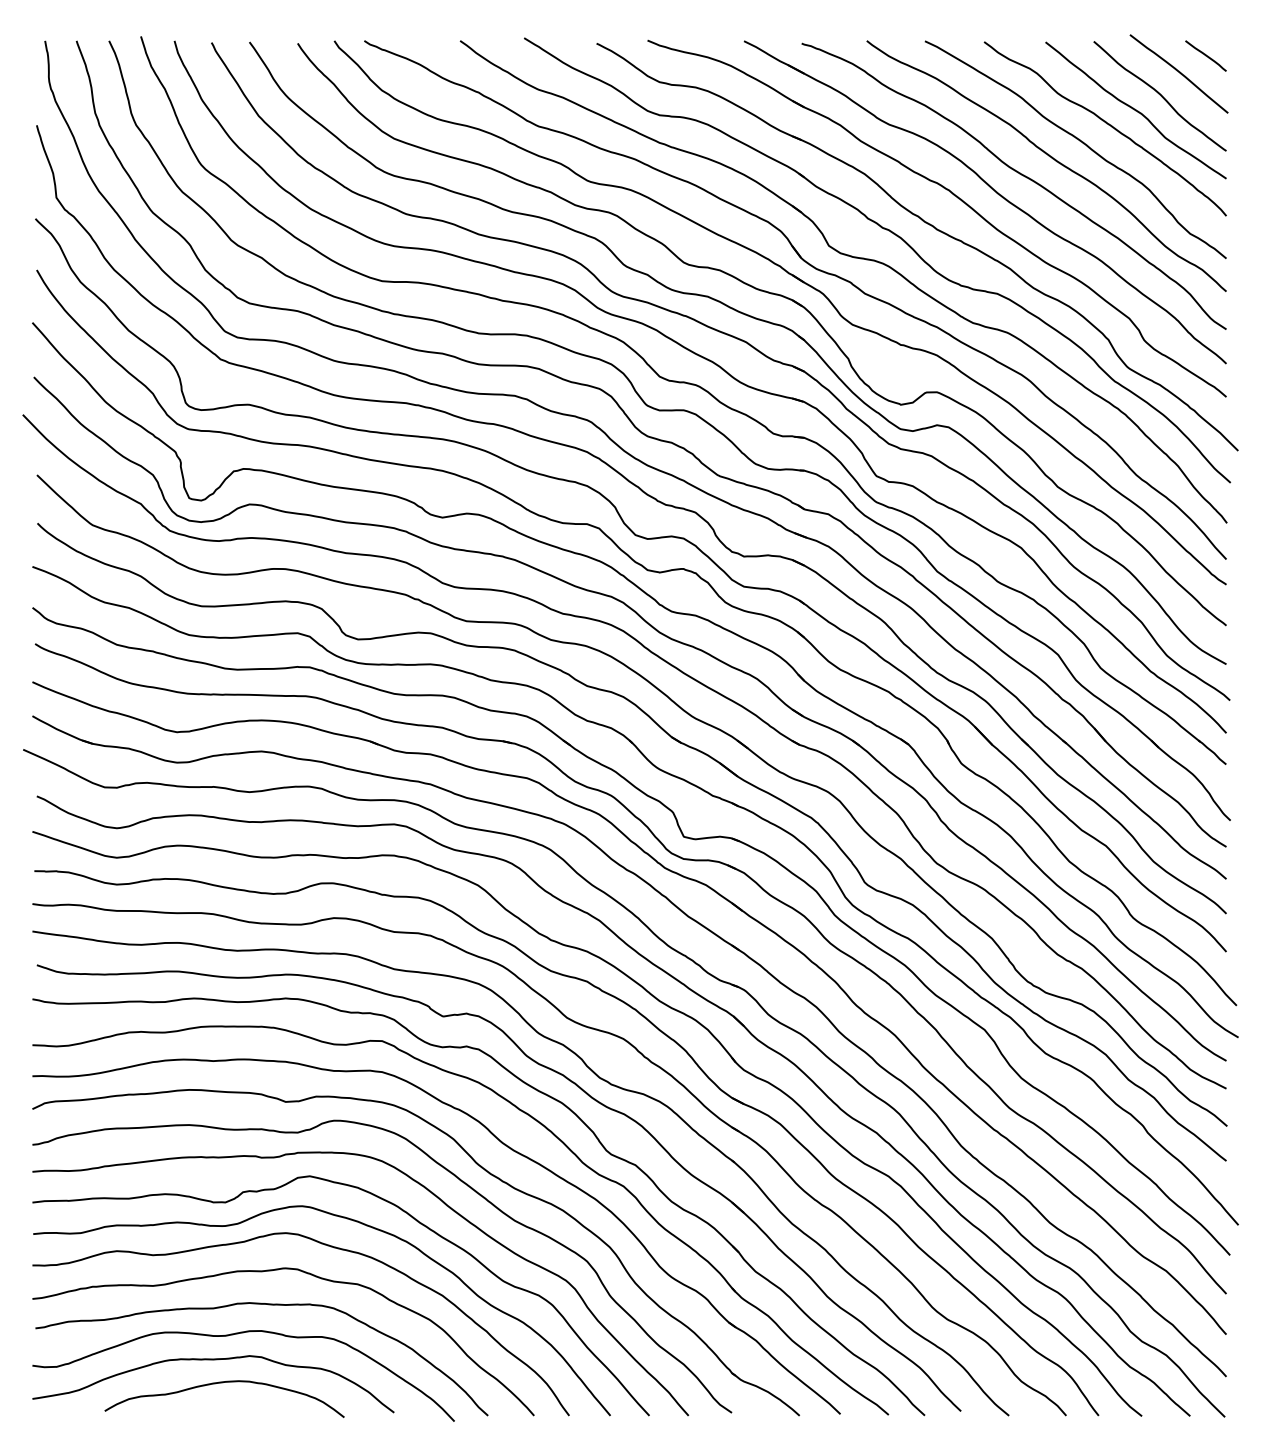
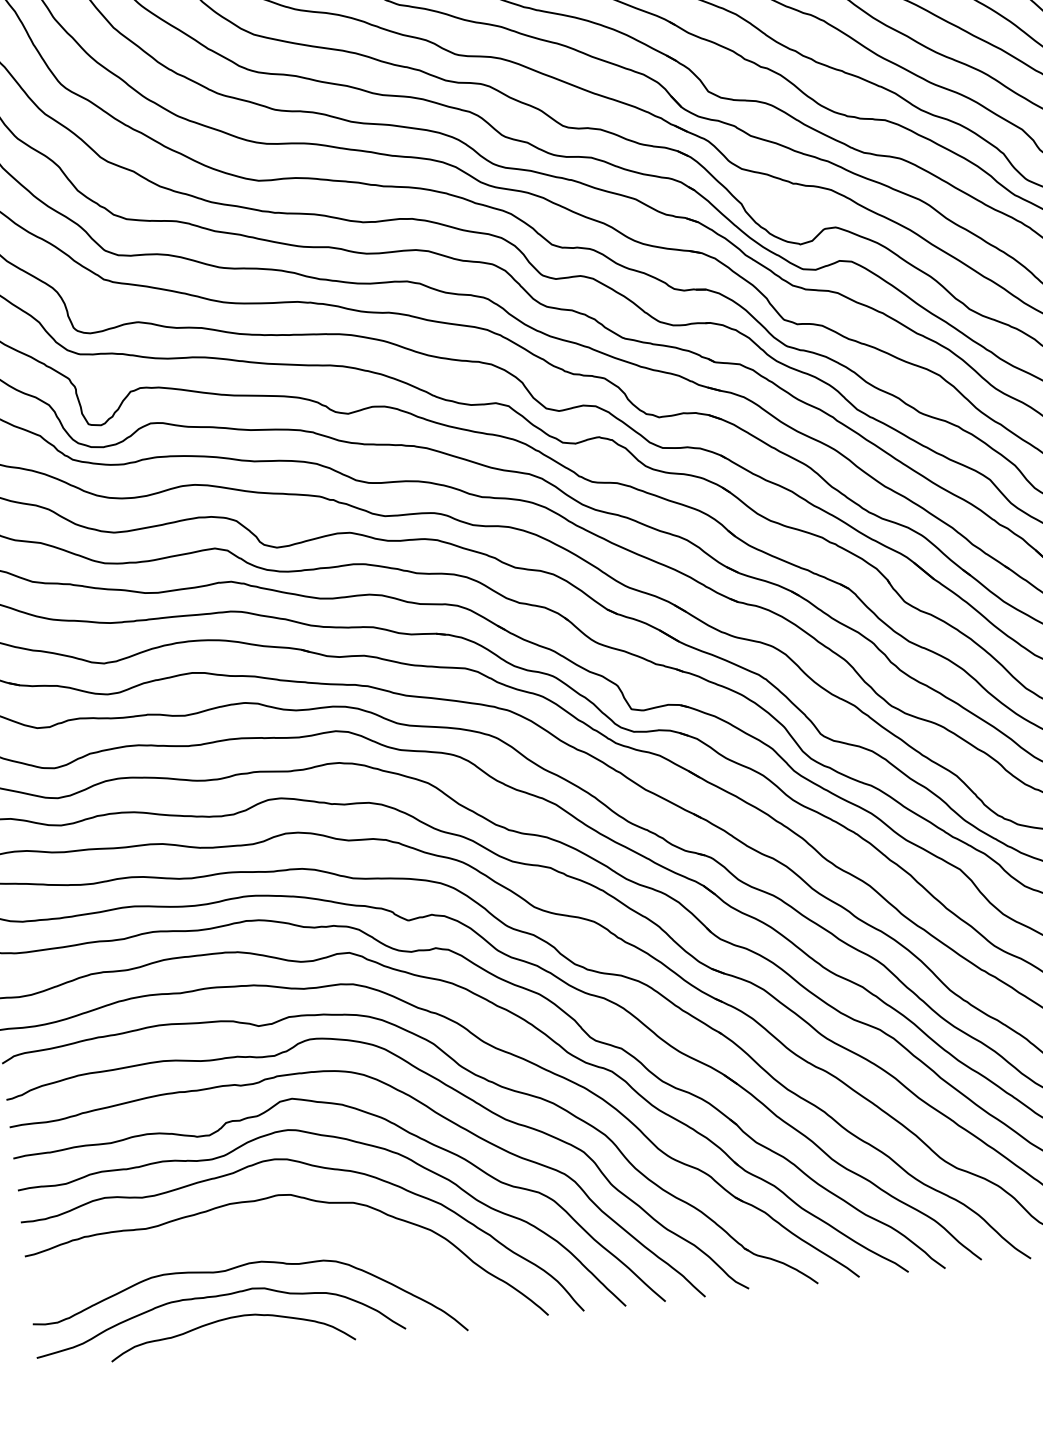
curve: (268, 1305) -> (265, 1234), removed

